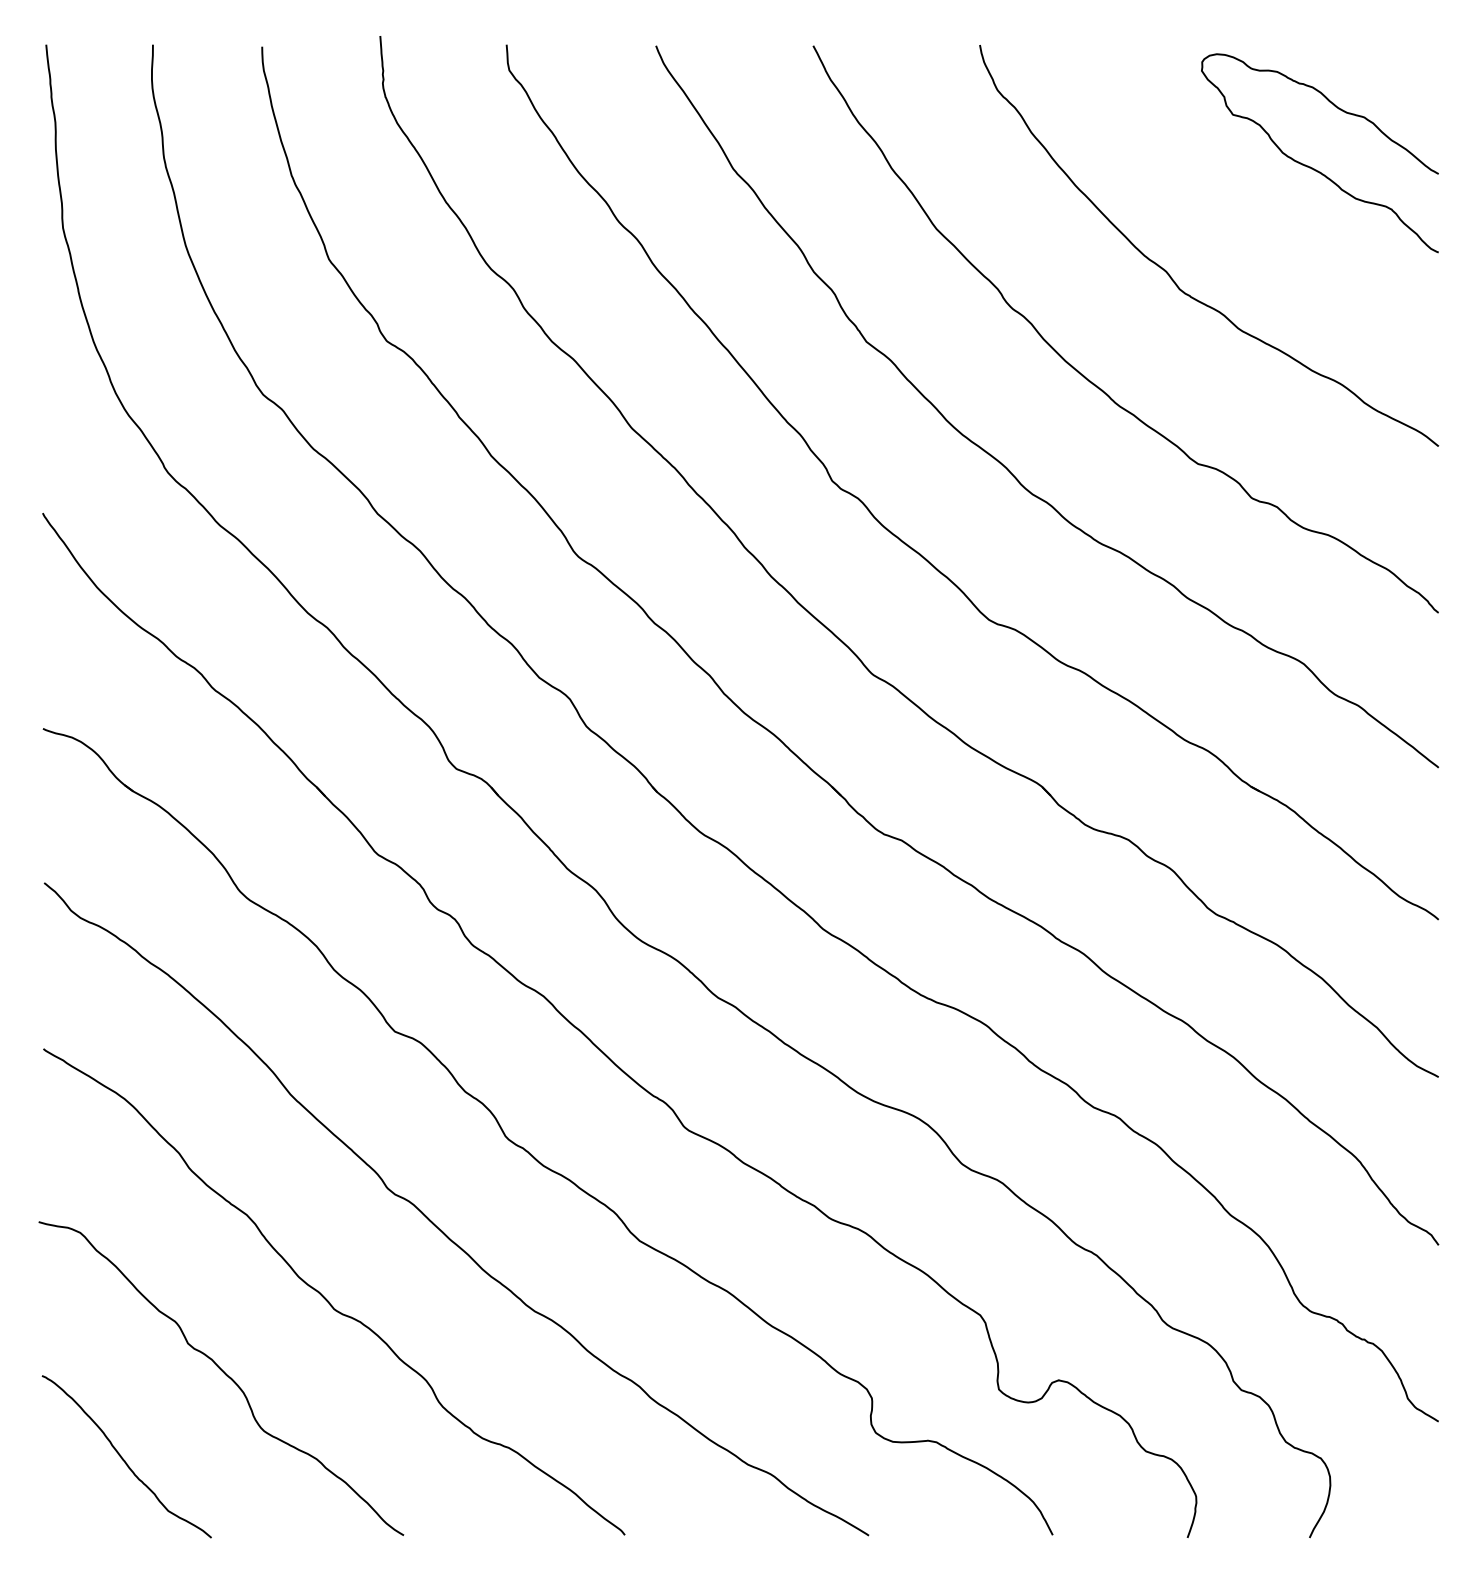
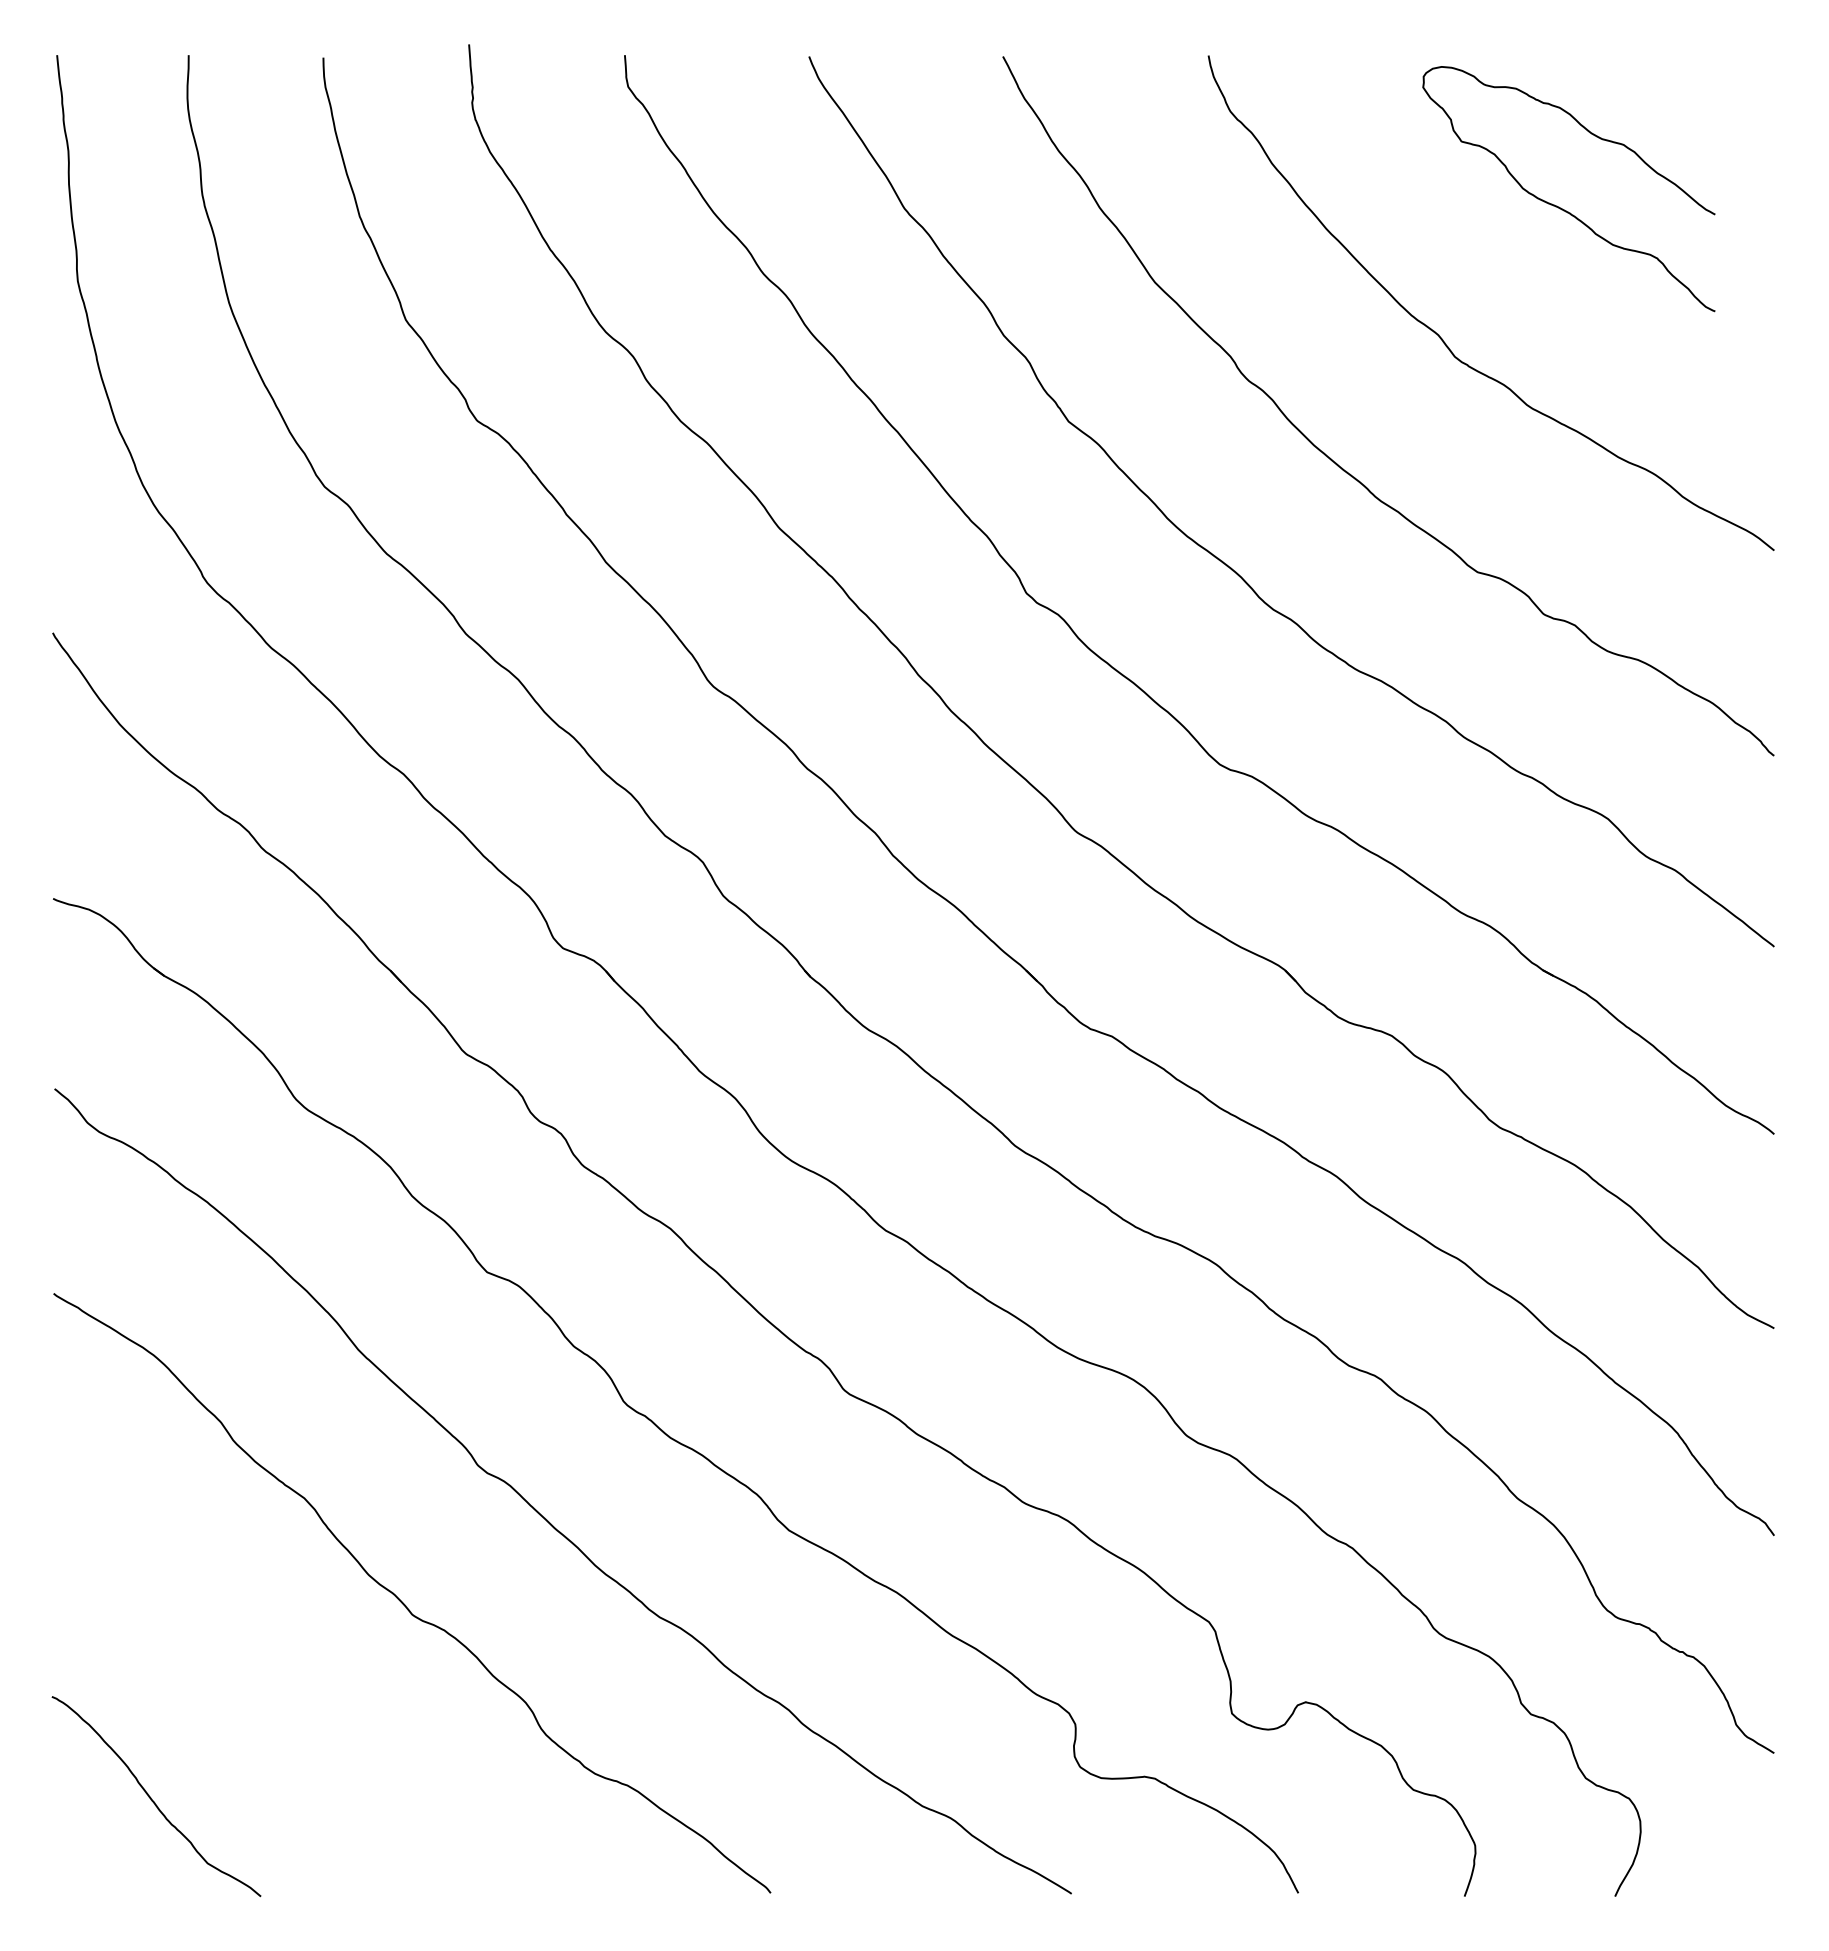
curve: (1312, 167) -> (1559, 206), moved
curve: (224, 1374) -> (277, 1694), removed

